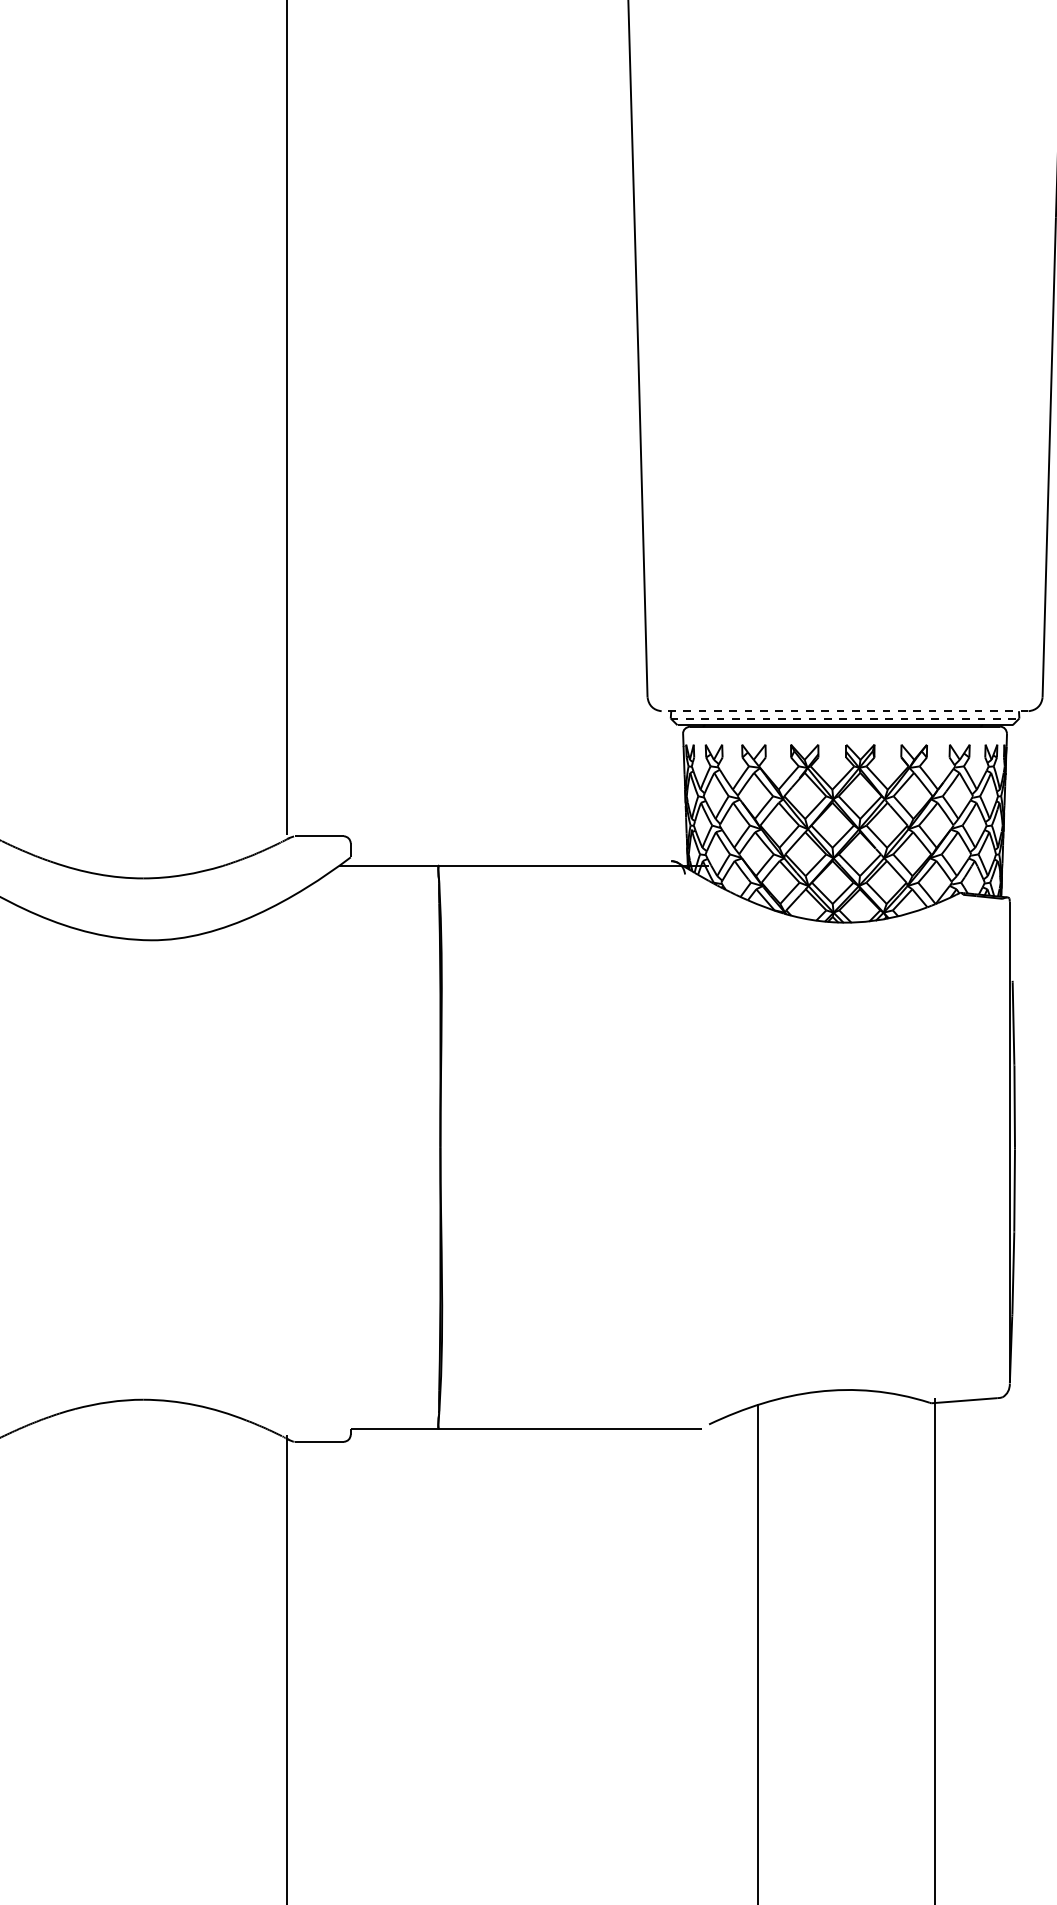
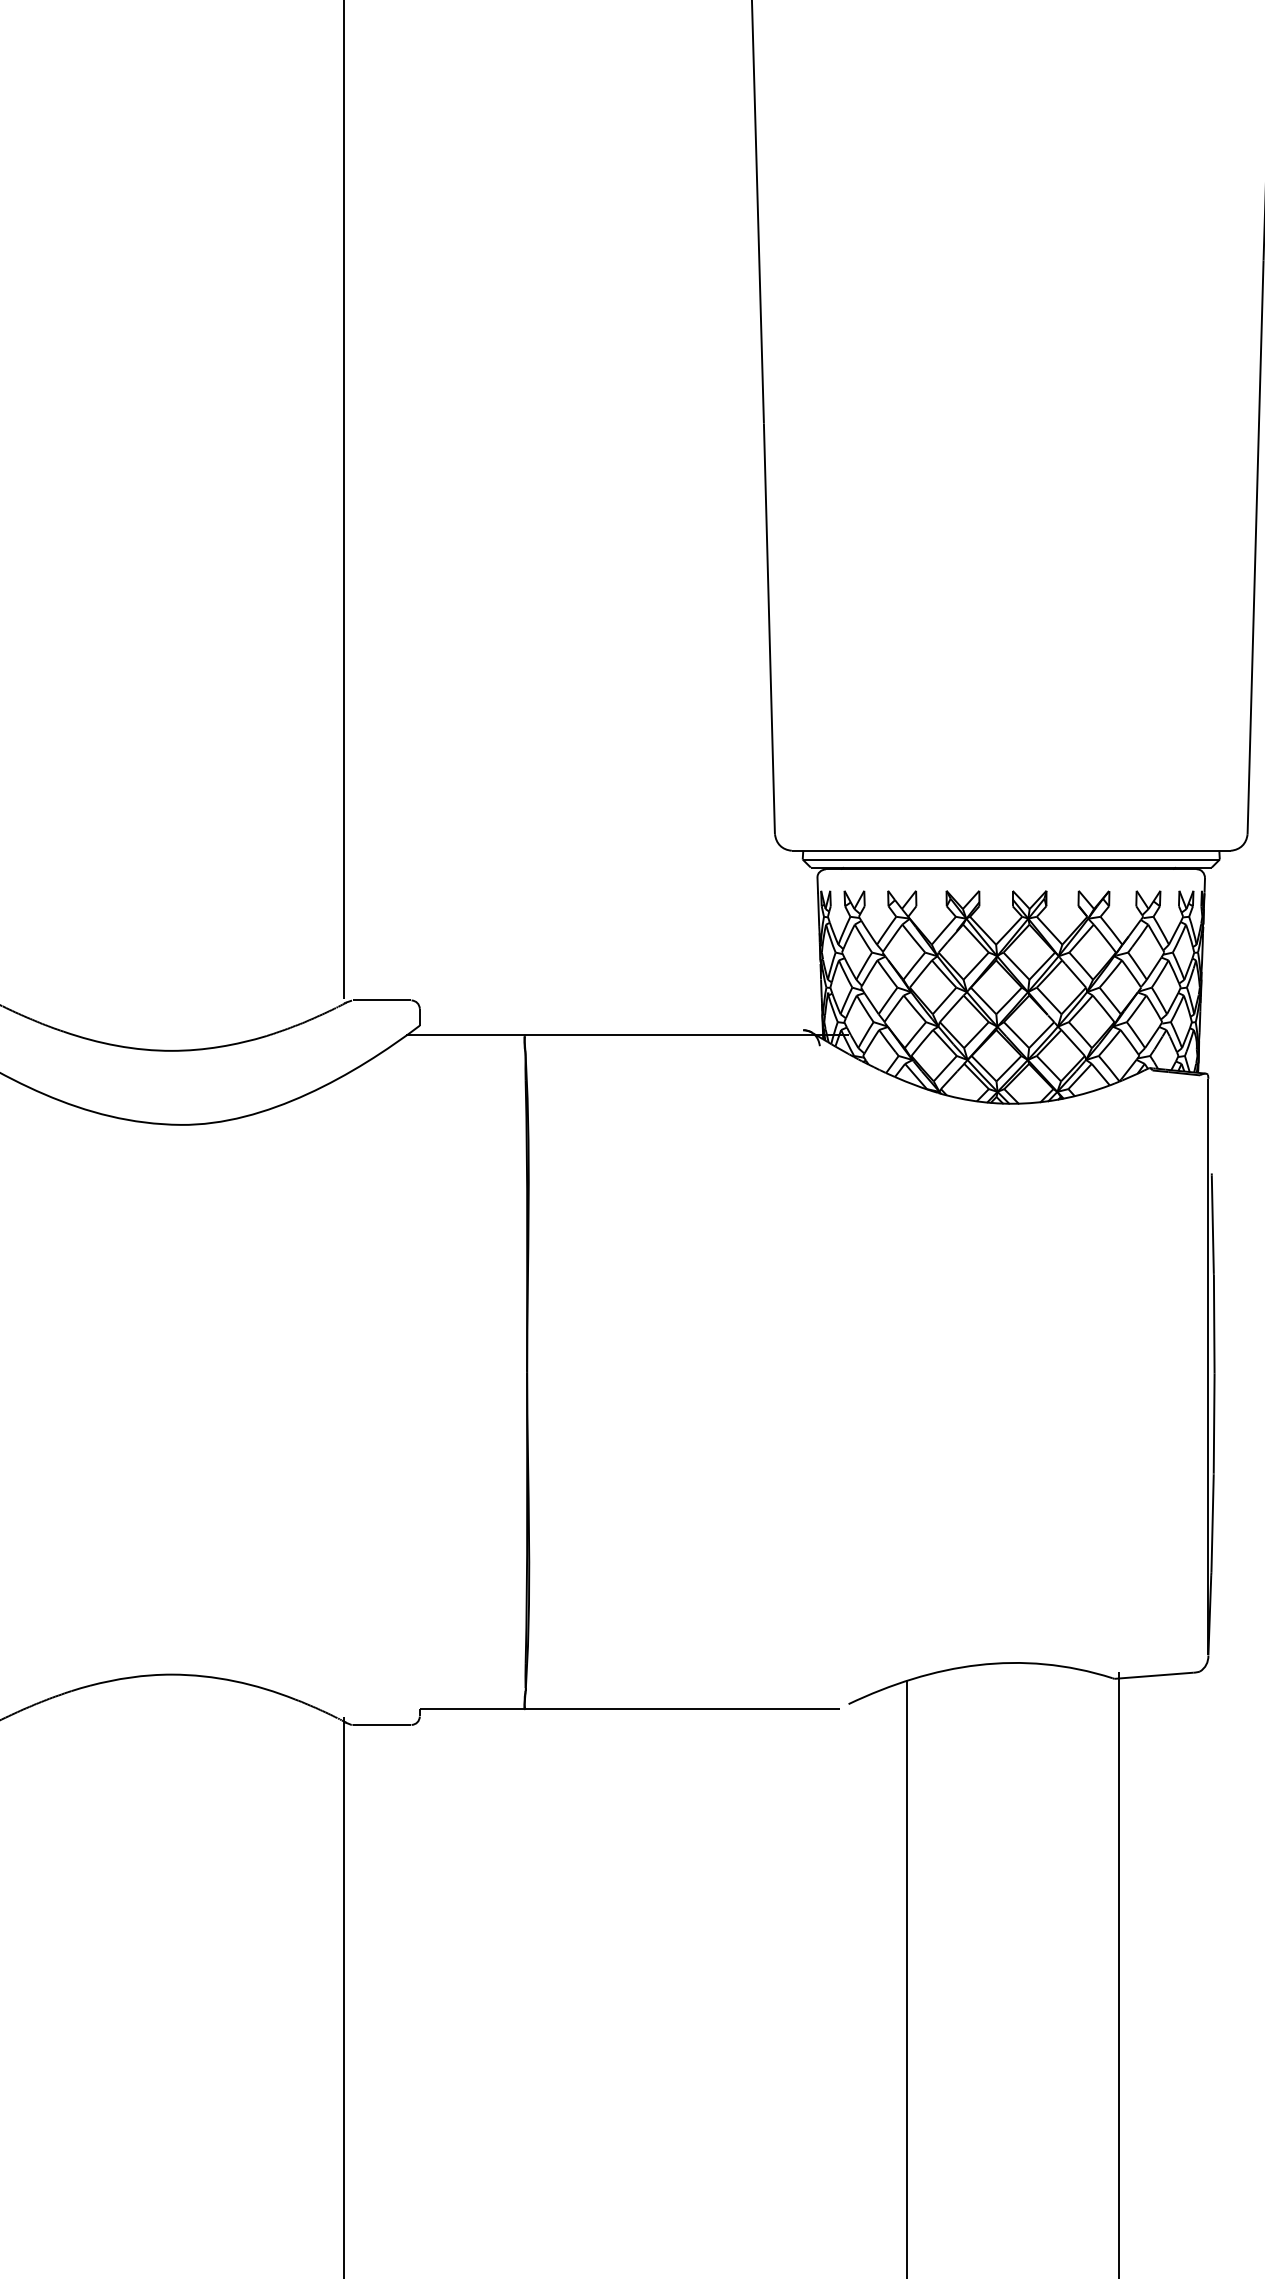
line: (844, 710) -> (1010, 850), dashed -> solid
line: (845, 718) -> (1011, 859), dashed -> solid

